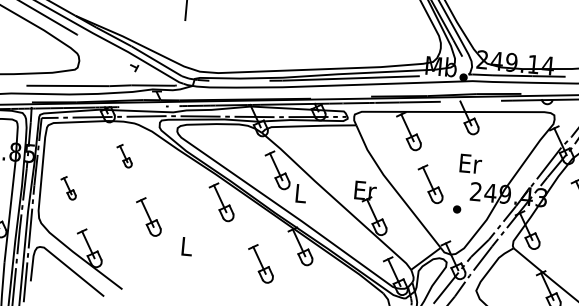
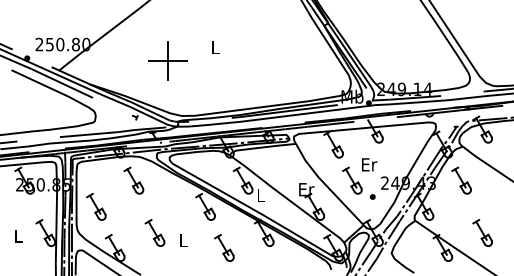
part: (123, 155) -> (133, 180), size x1.67
text: (470, 163) -> (369, 164), moved
part: (68, 187) -> (96, 206), size x1.67
part: (148, 216) -> (154, 232), moved
part: (261, 263) -> (224, 247), moved

